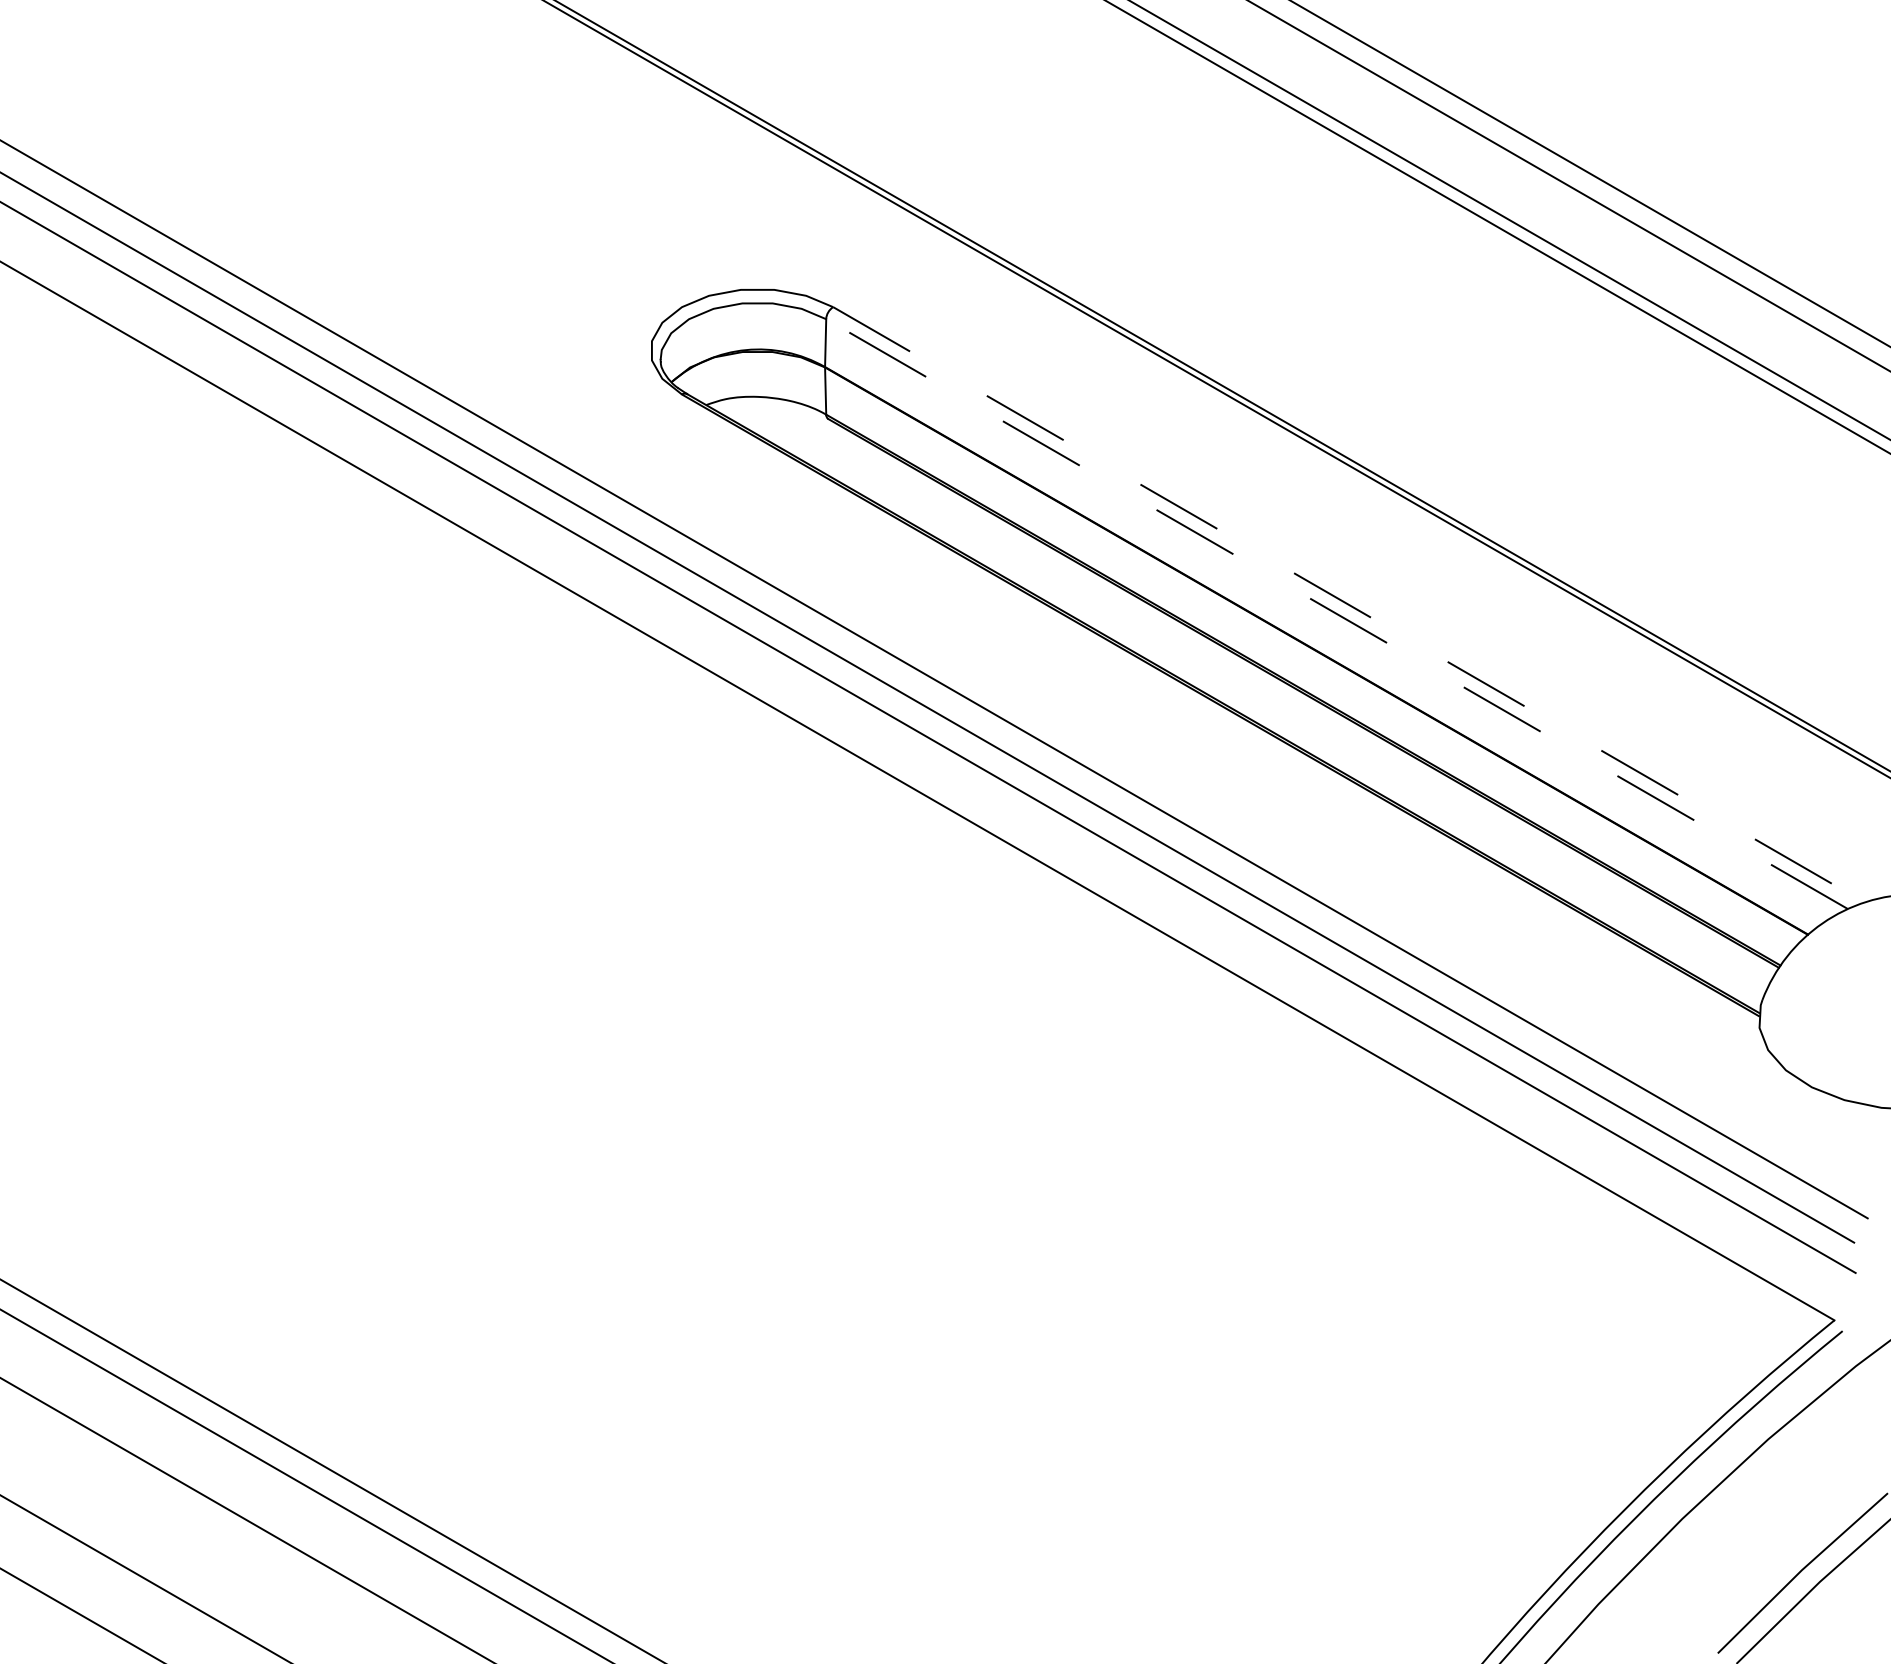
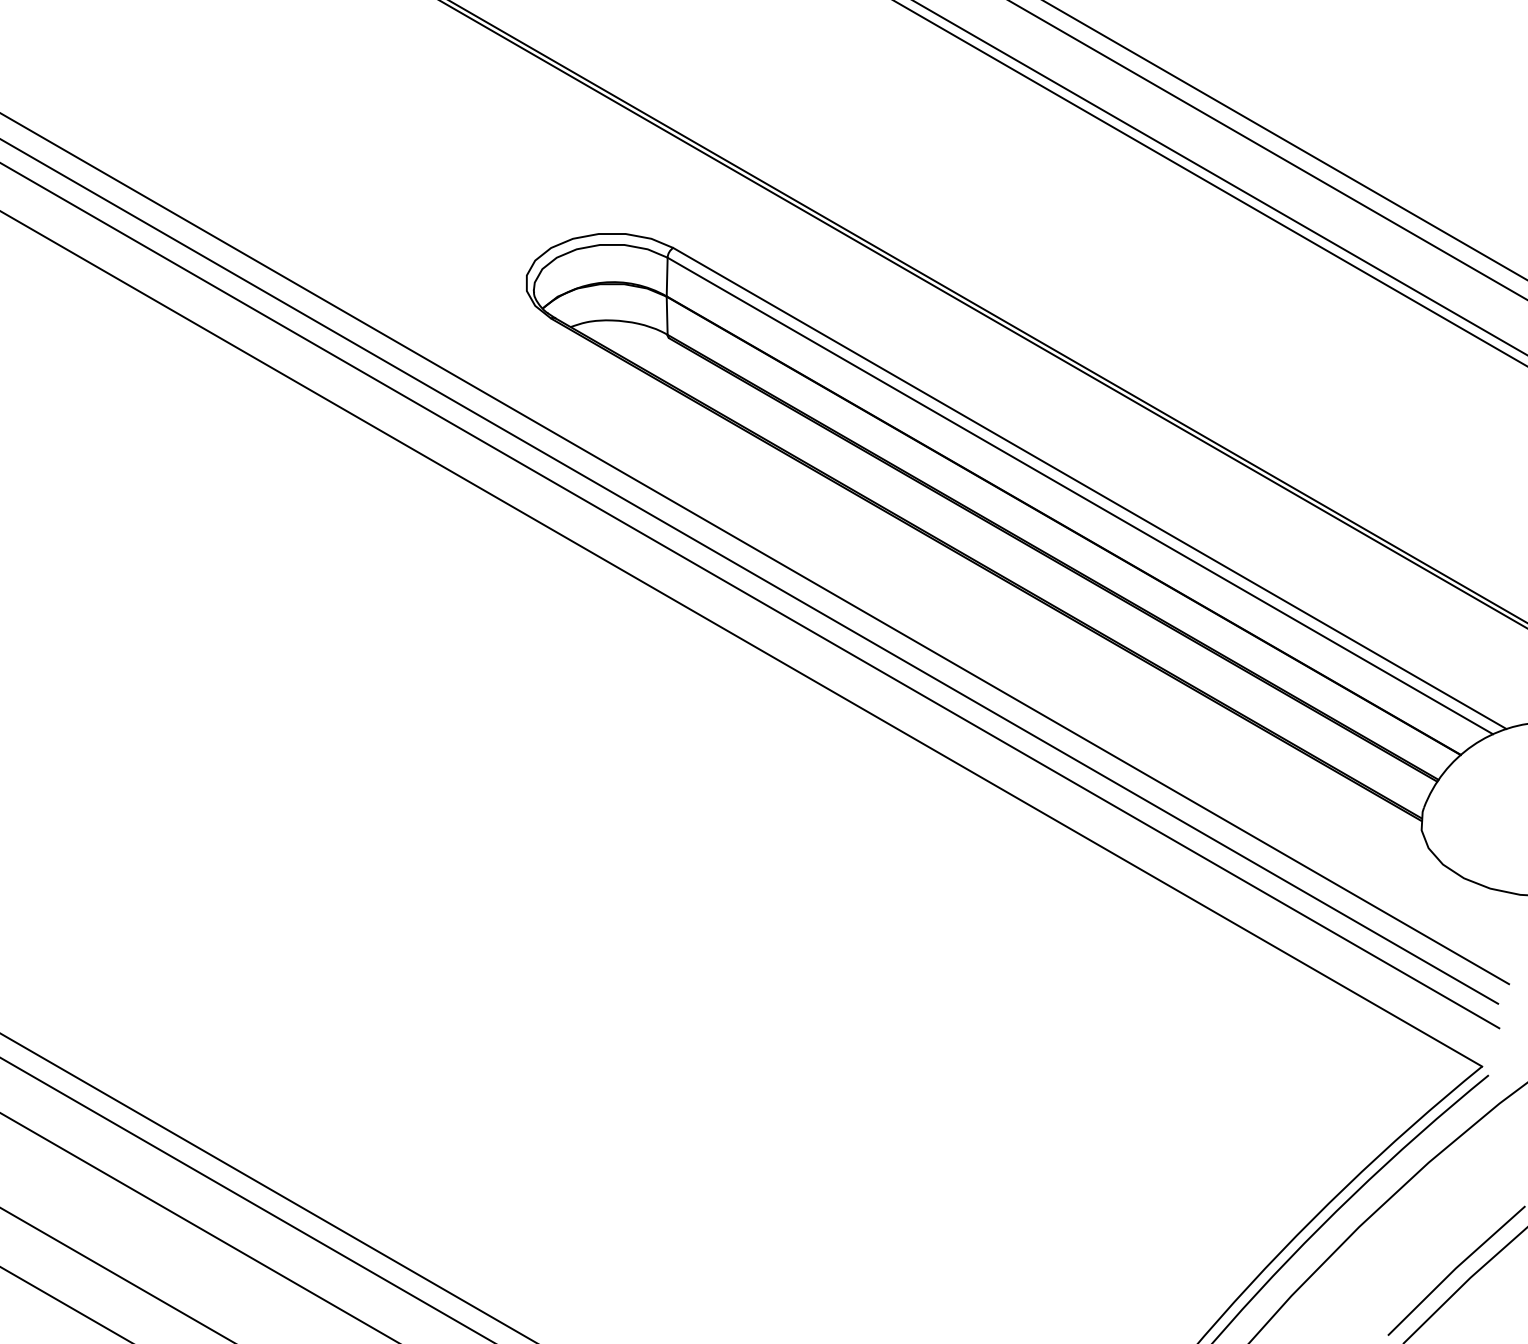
line: (1349, 604) -> (1090, 488), dashed -> solid
line: (1337, 613) -> (1080, 495), dashed -> solid

